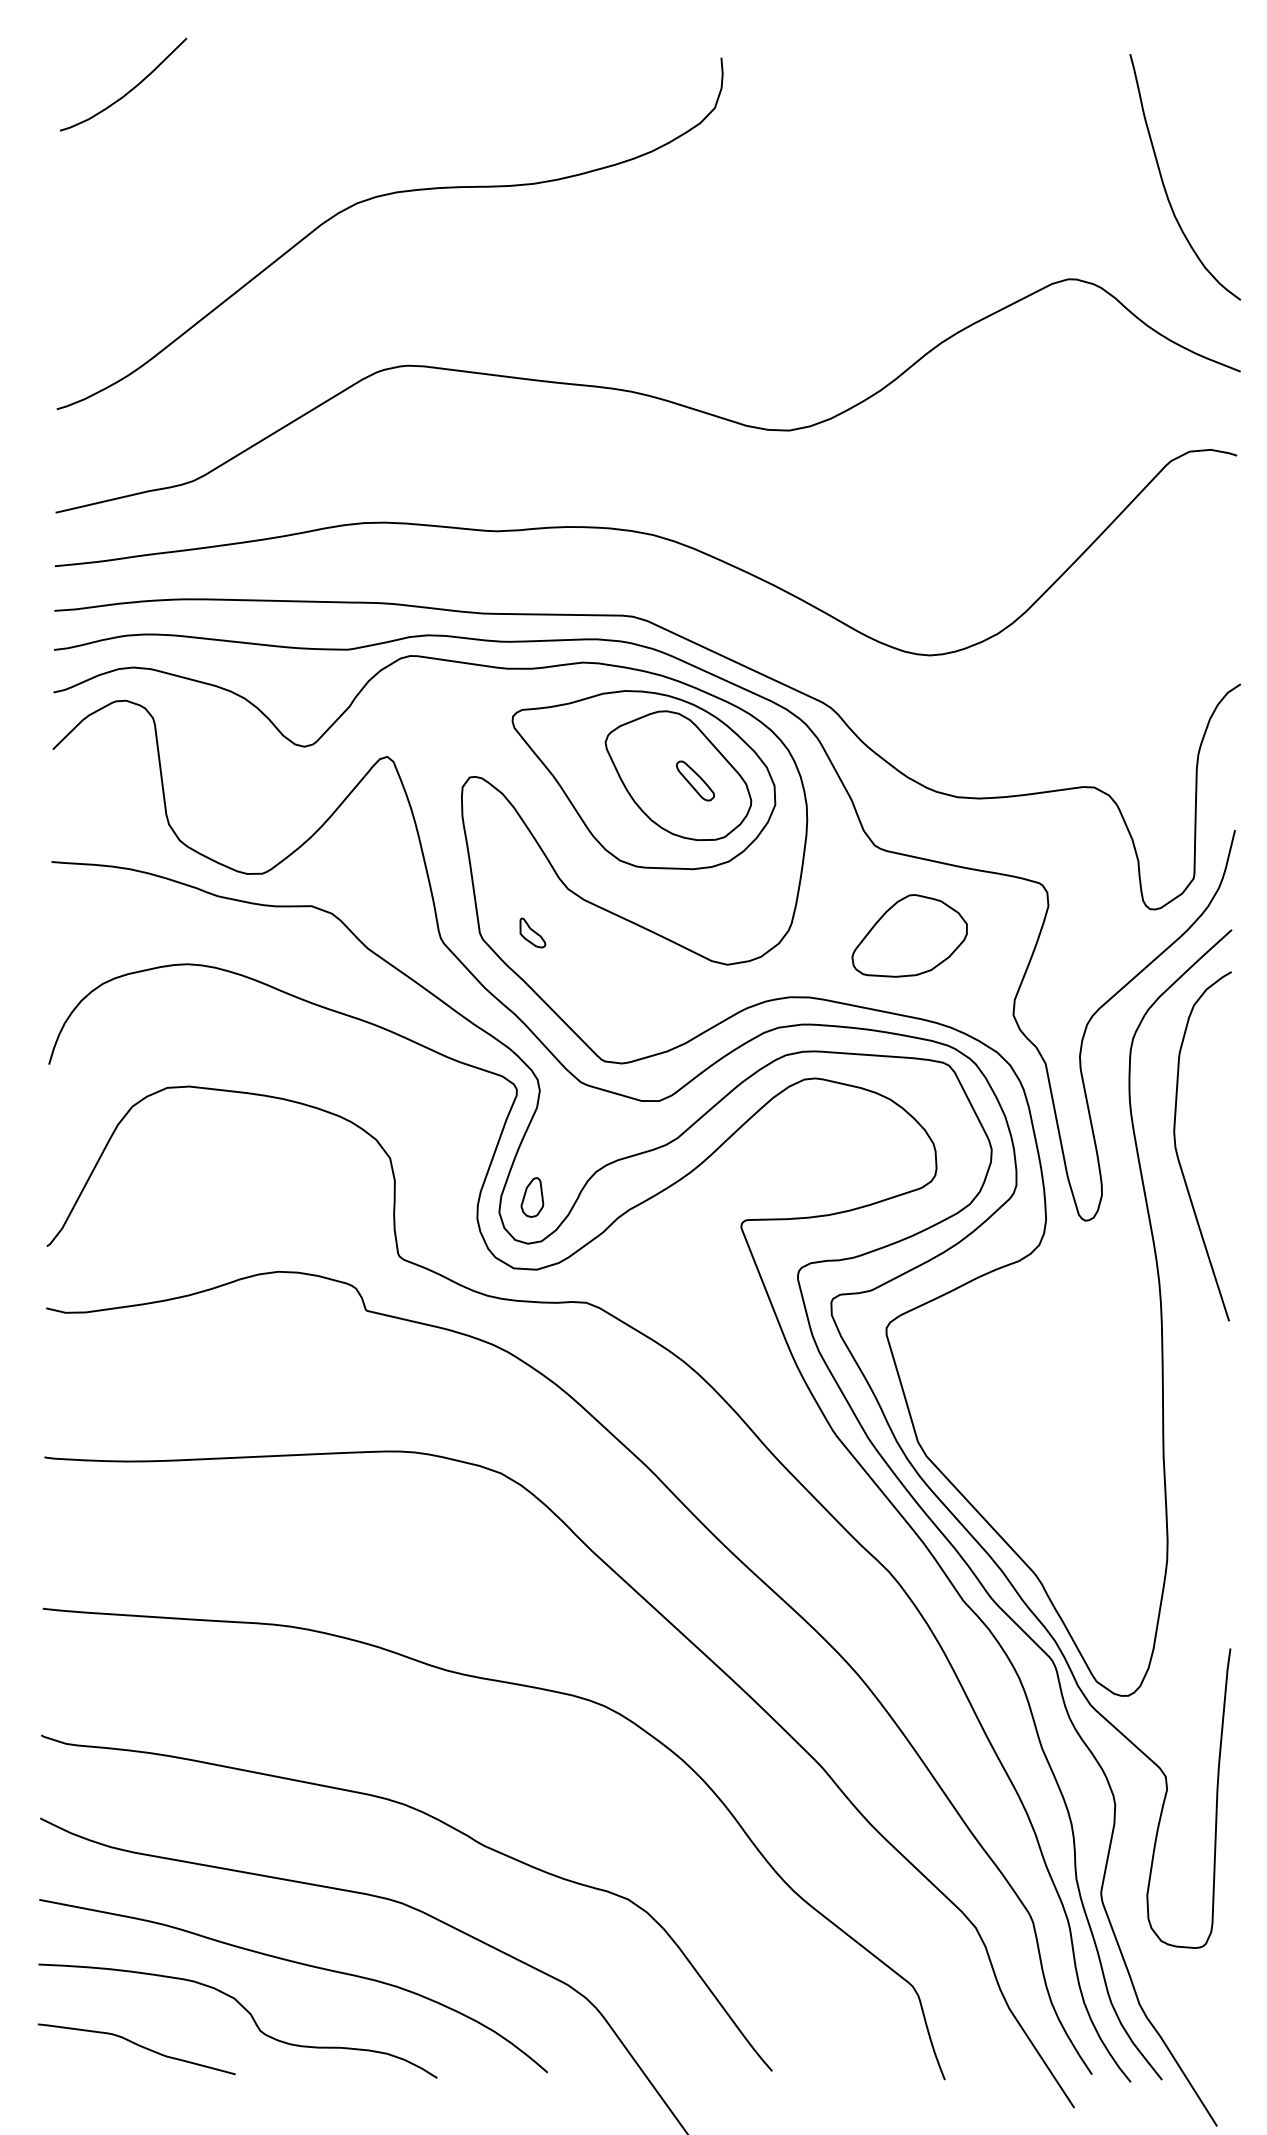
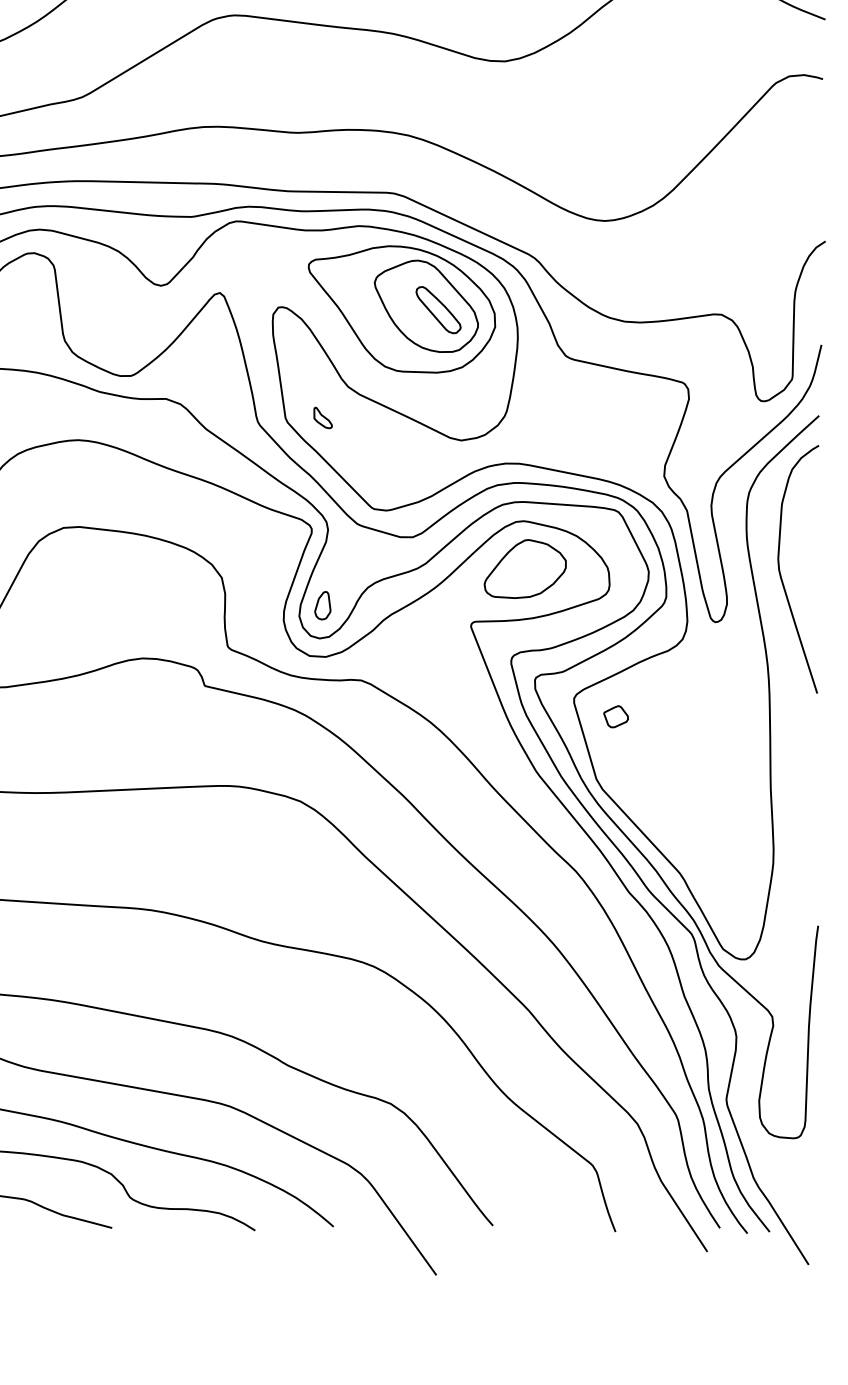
part: (695, 780) -> (438, 309), size x1.67
part: (909, 935) -> (525, 568), moved
part: (945, 1353) -> (615, 716), added

